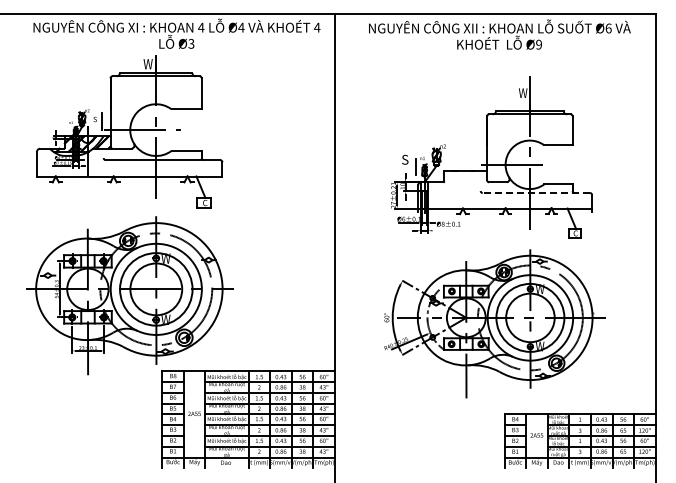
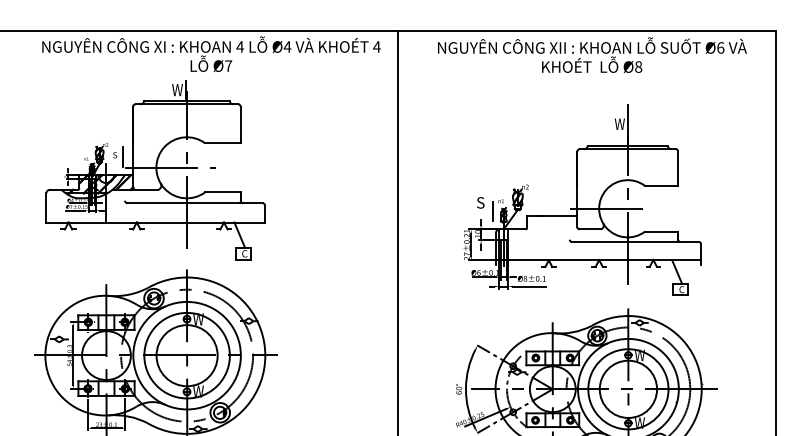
text: (191, 43) -> (228, 65), Ø3 -> Ø7
text: (539, 44) -> (639, 66), Ø9 -> Ø8
line: (536, 193) -> (635, 242), dashed -> solid
line: (446, 230) -> (529, 286), added

